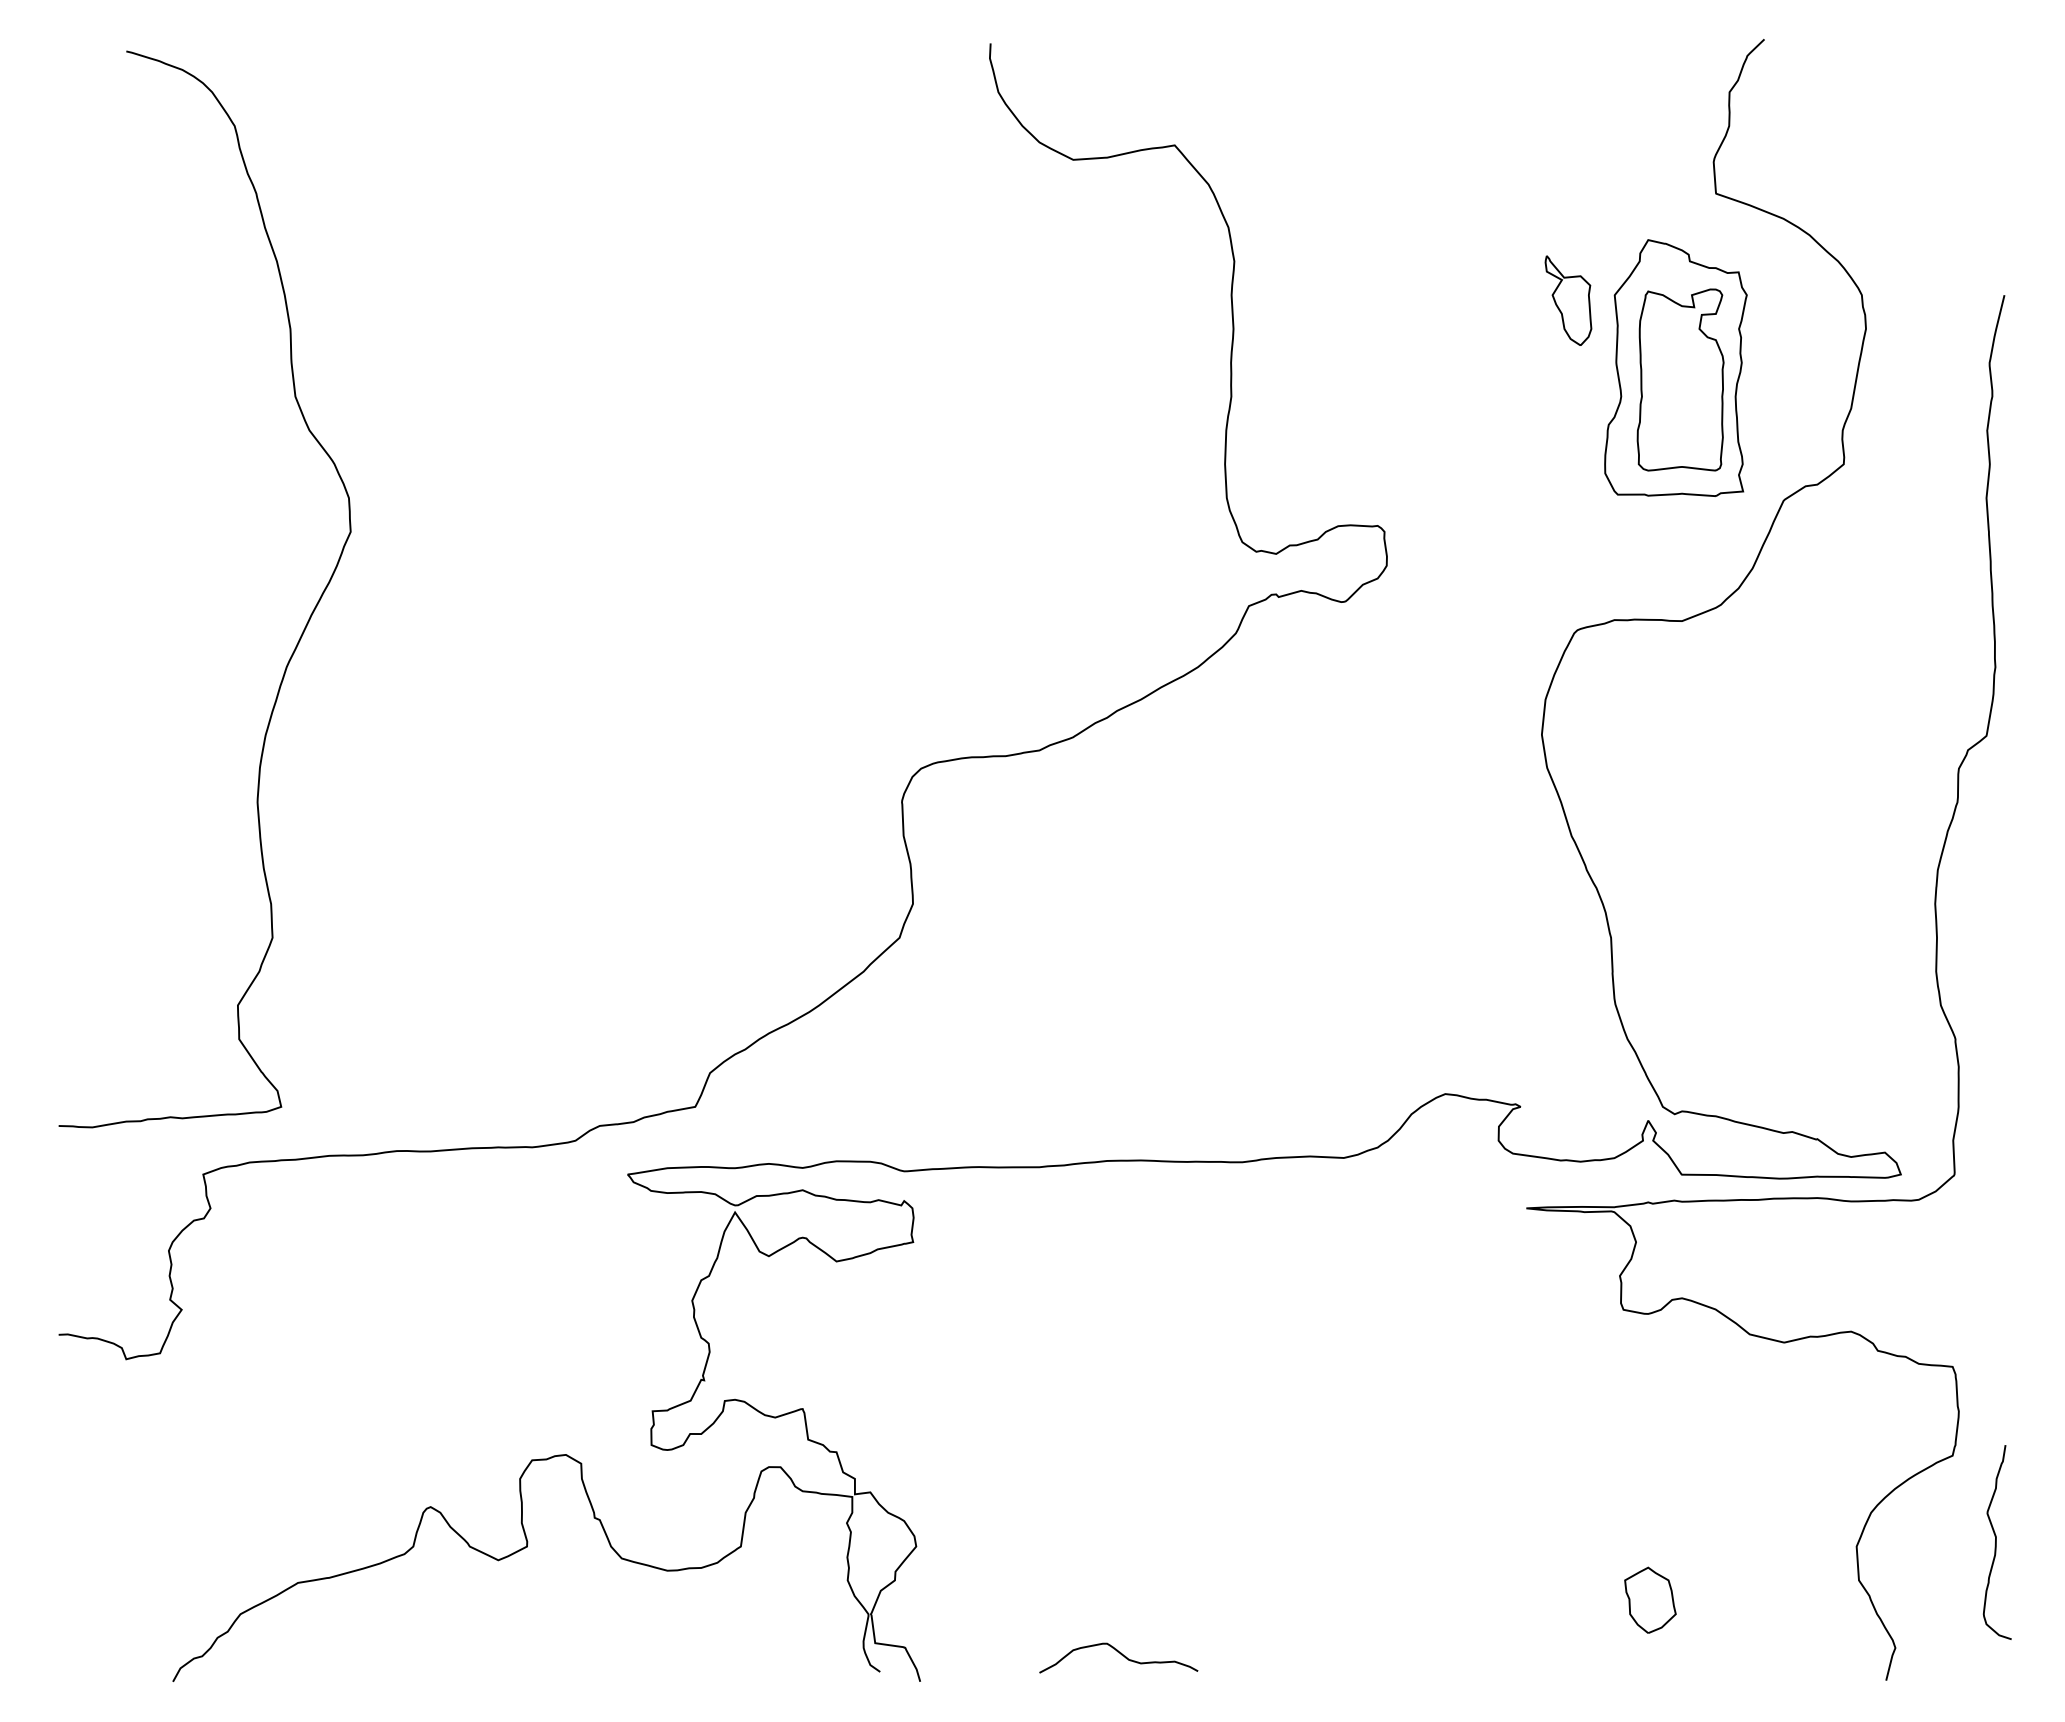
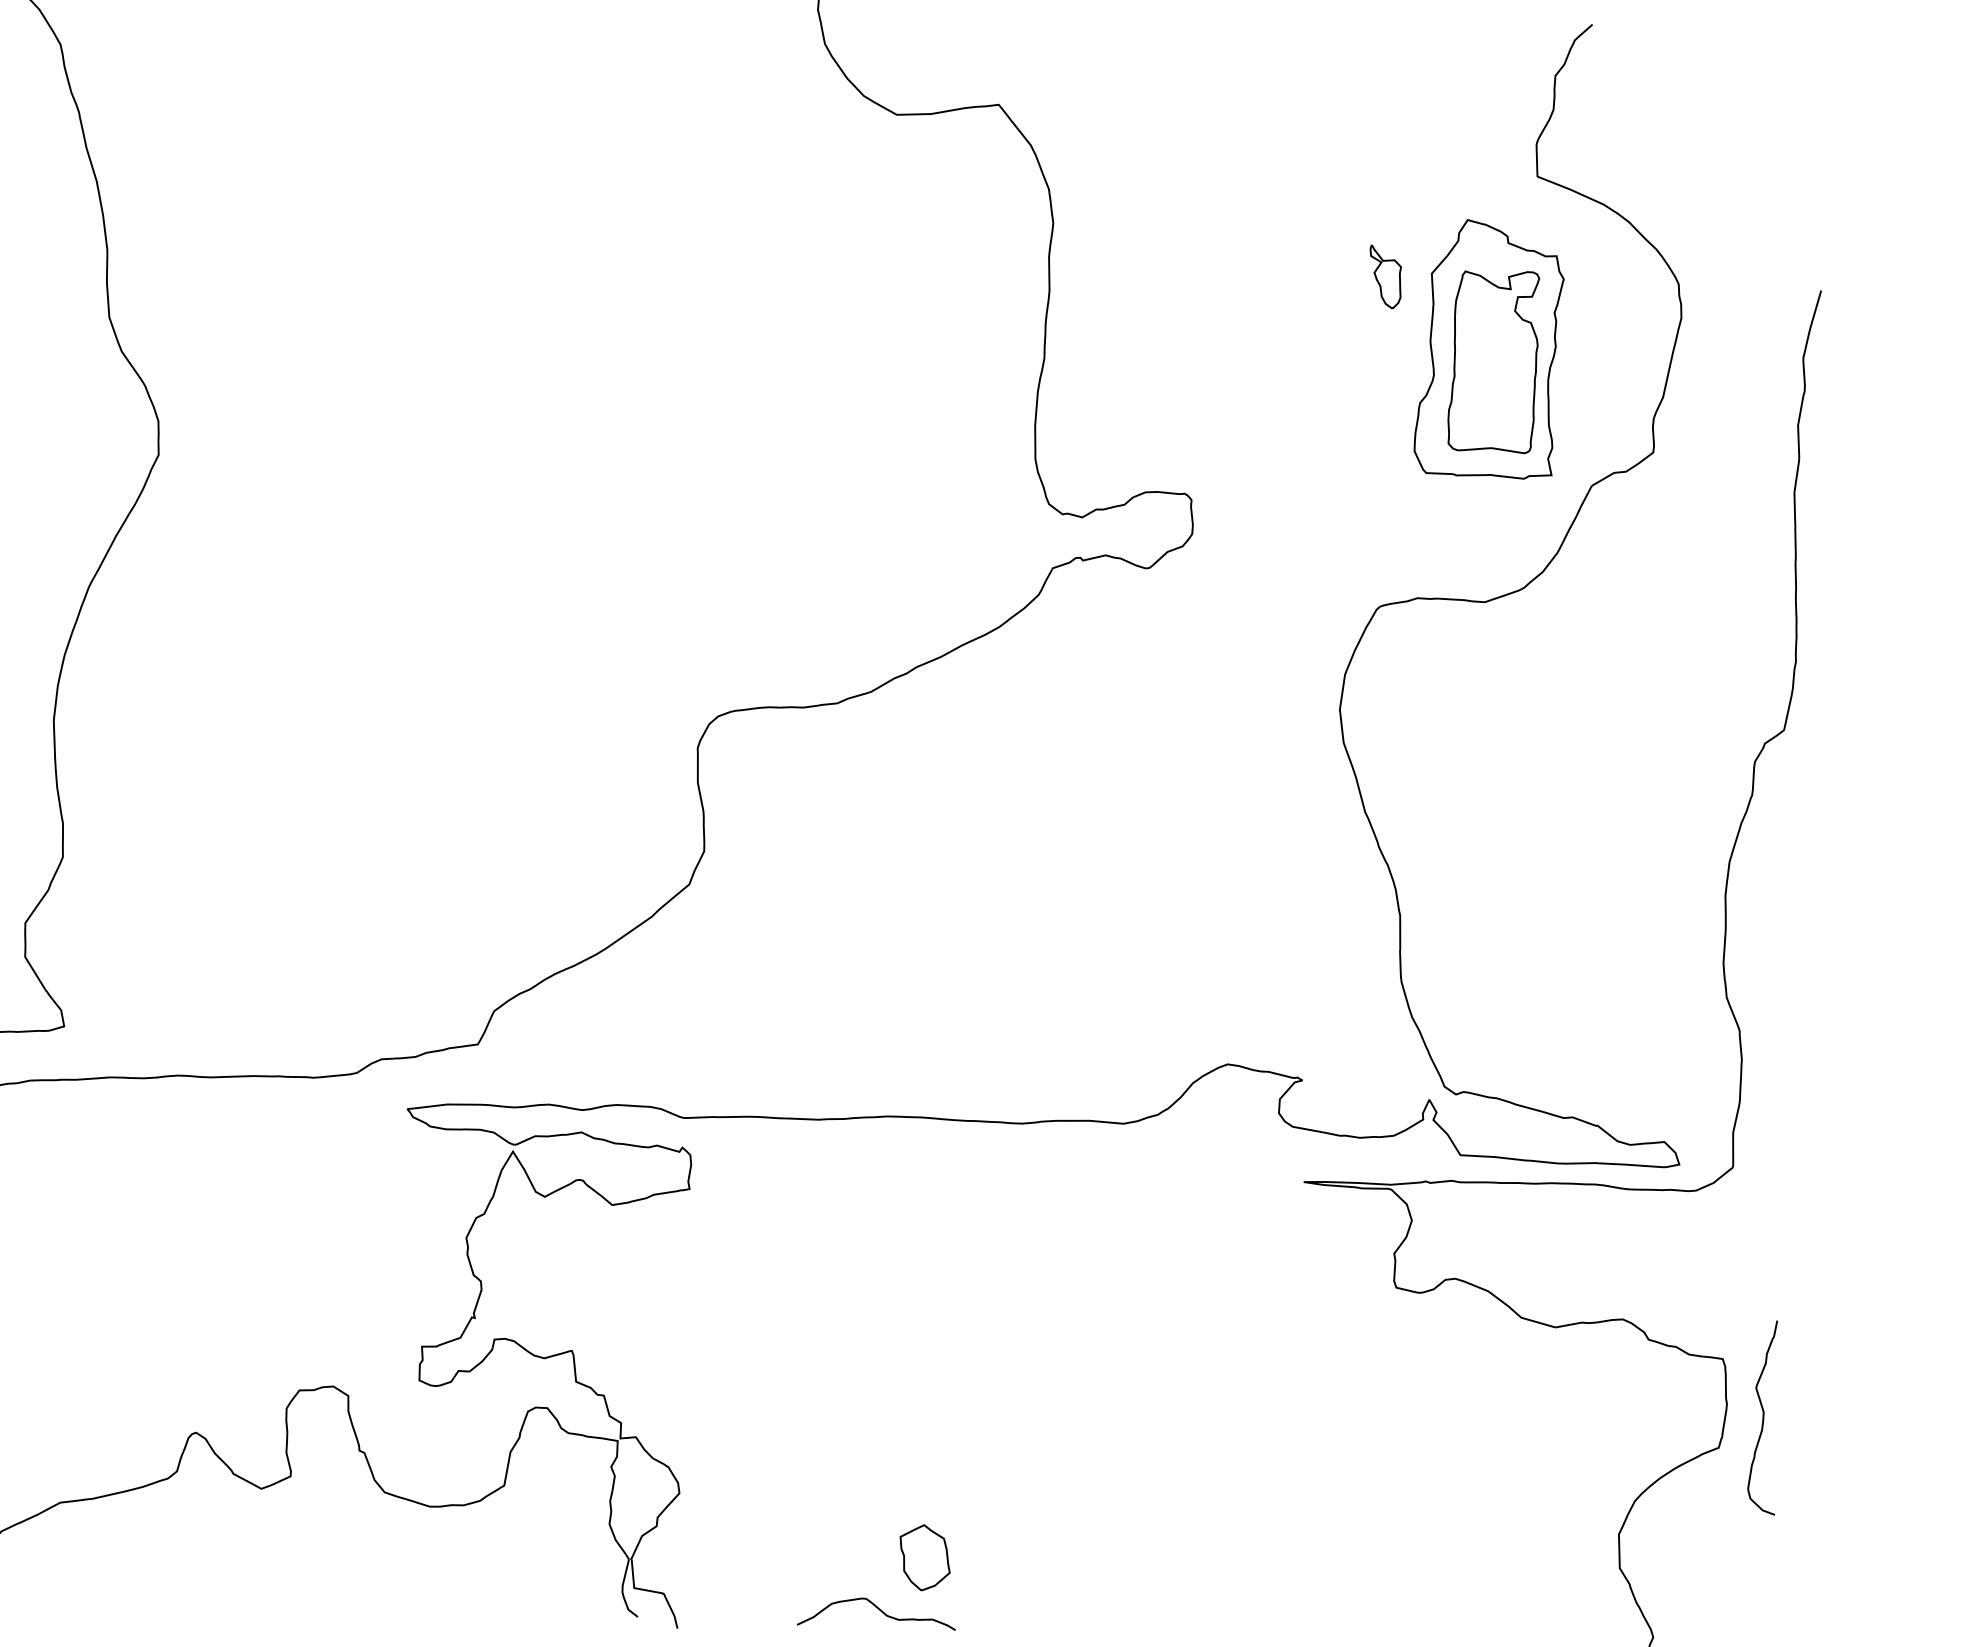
part: (1568, 300) -> (1385, 276), size x0.7
curve: (1996, 1542) -> (1764, 1417), moved
part: (1650, 1599) -> (925, 1557), moved

